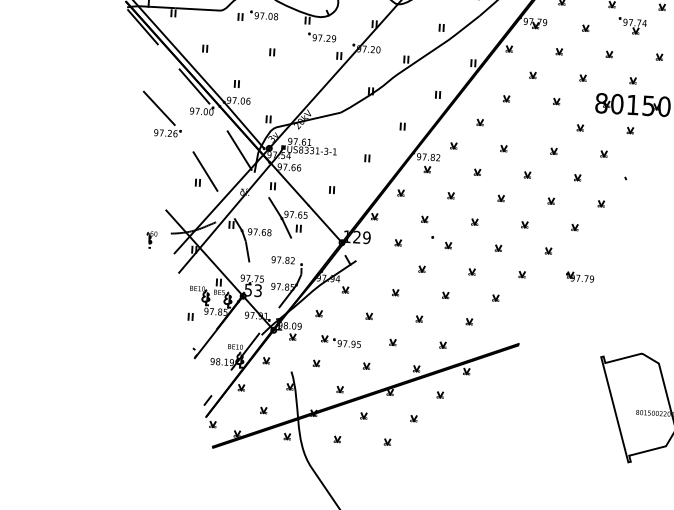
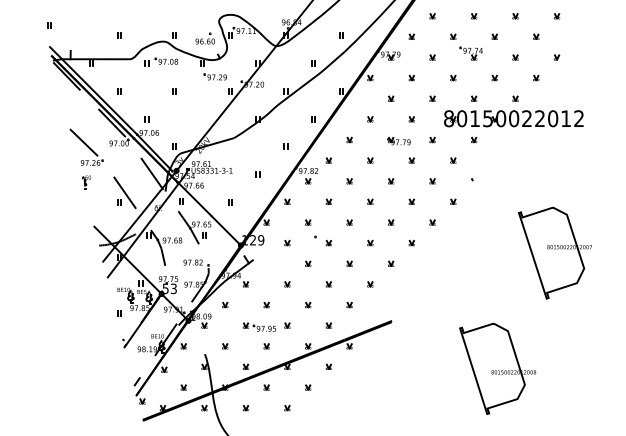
part: (151, 239) -> (86, 182), moved
part: (579, 276) -> (398, 140), moved
part: (339, 340) -> (258, 326), moved

